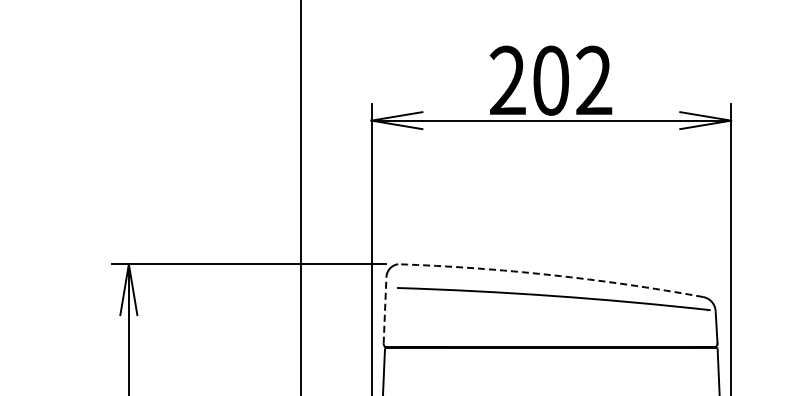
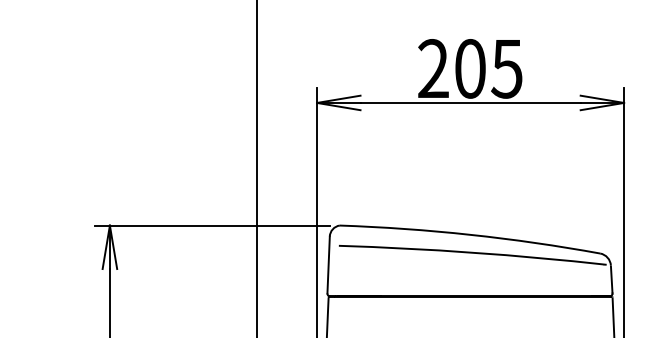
text: (593, 80) -> (506, 68), 202 -> 205
arc: (551, 275) -> (470, 235), dashed -> solid
line: (385, 309) -> (329, 264), dashed -> solid

